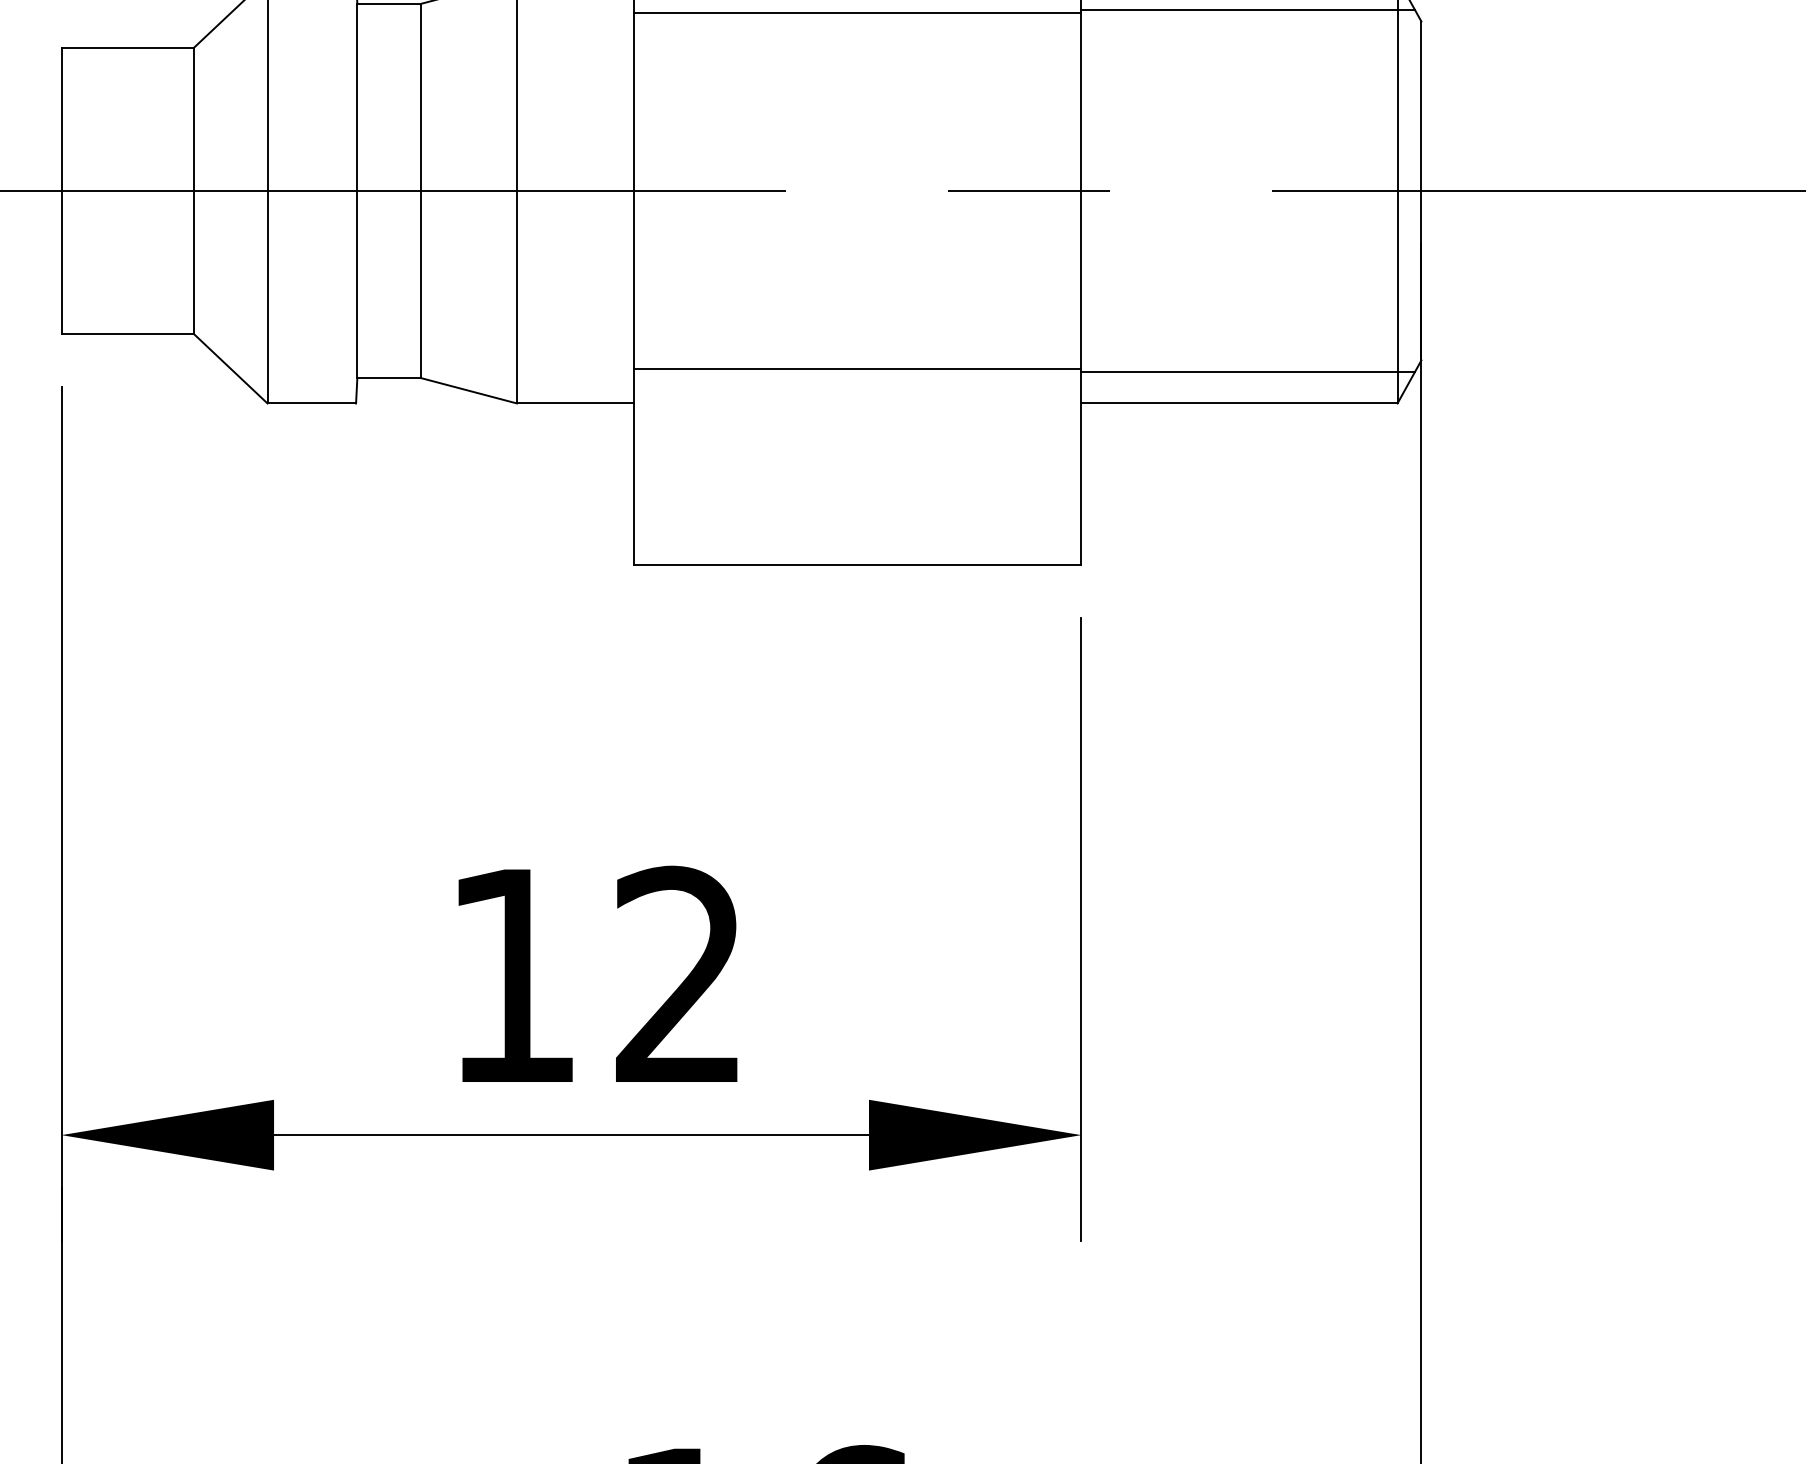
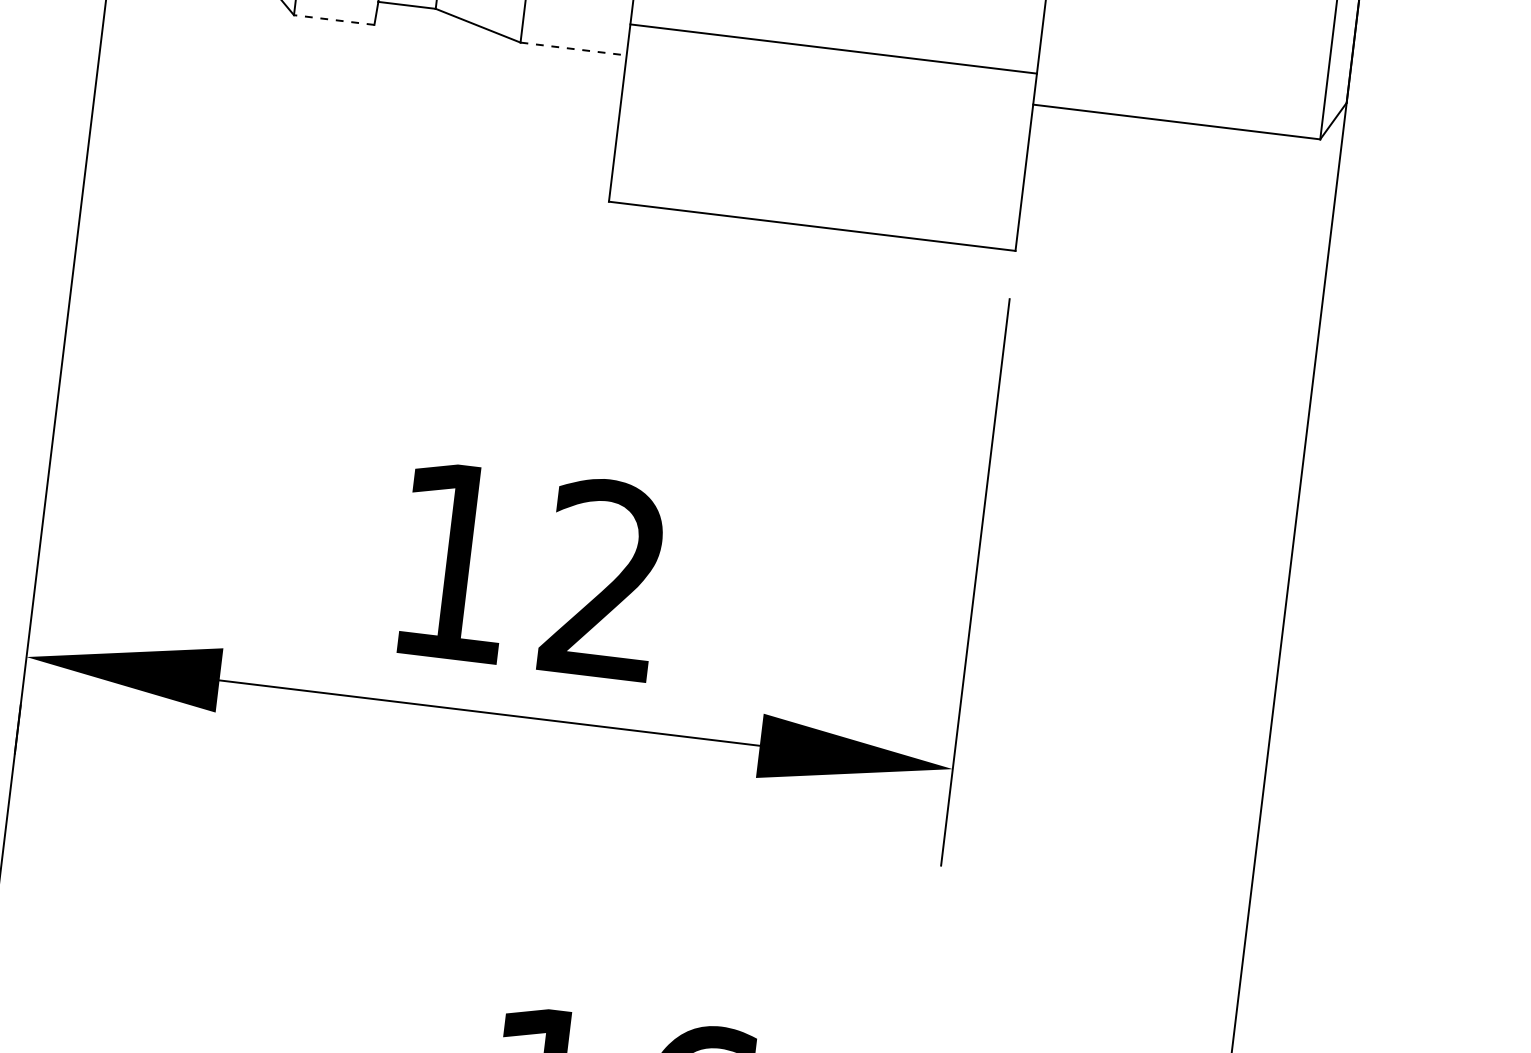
line: (1247, 372) -> (1187, 94), removed
line: (311, 403) -> (333, 20), solid -> dashed
line: (575, 403) -> (573, 49), solid -> dashed

